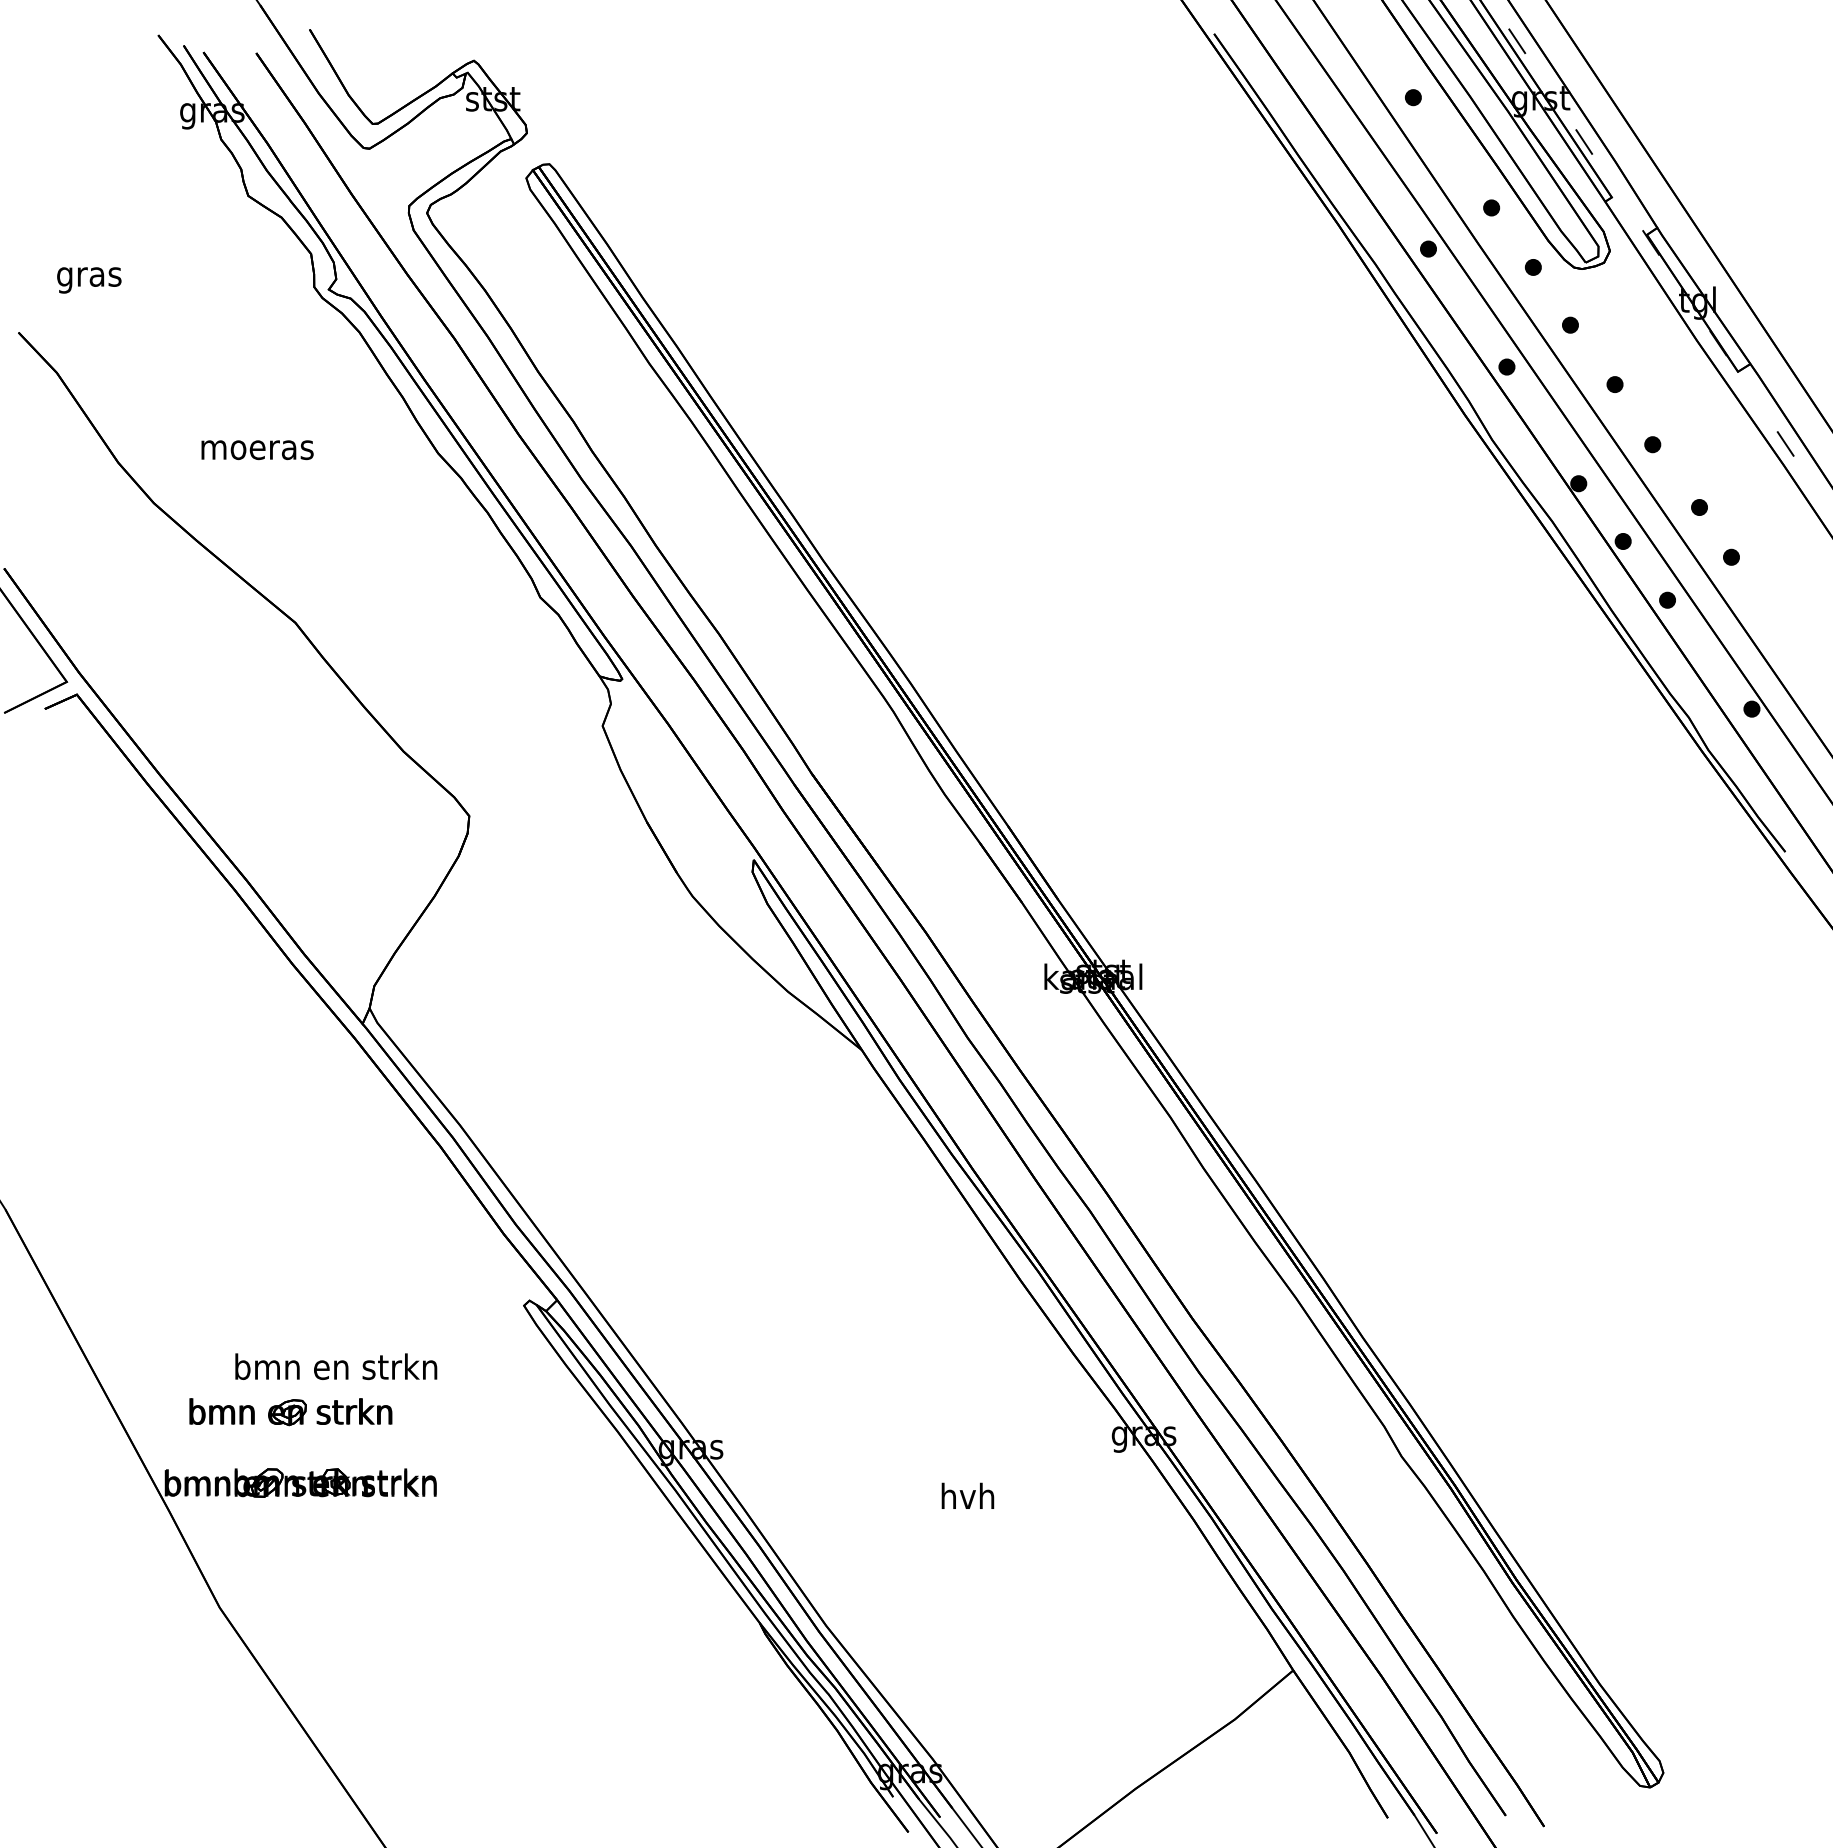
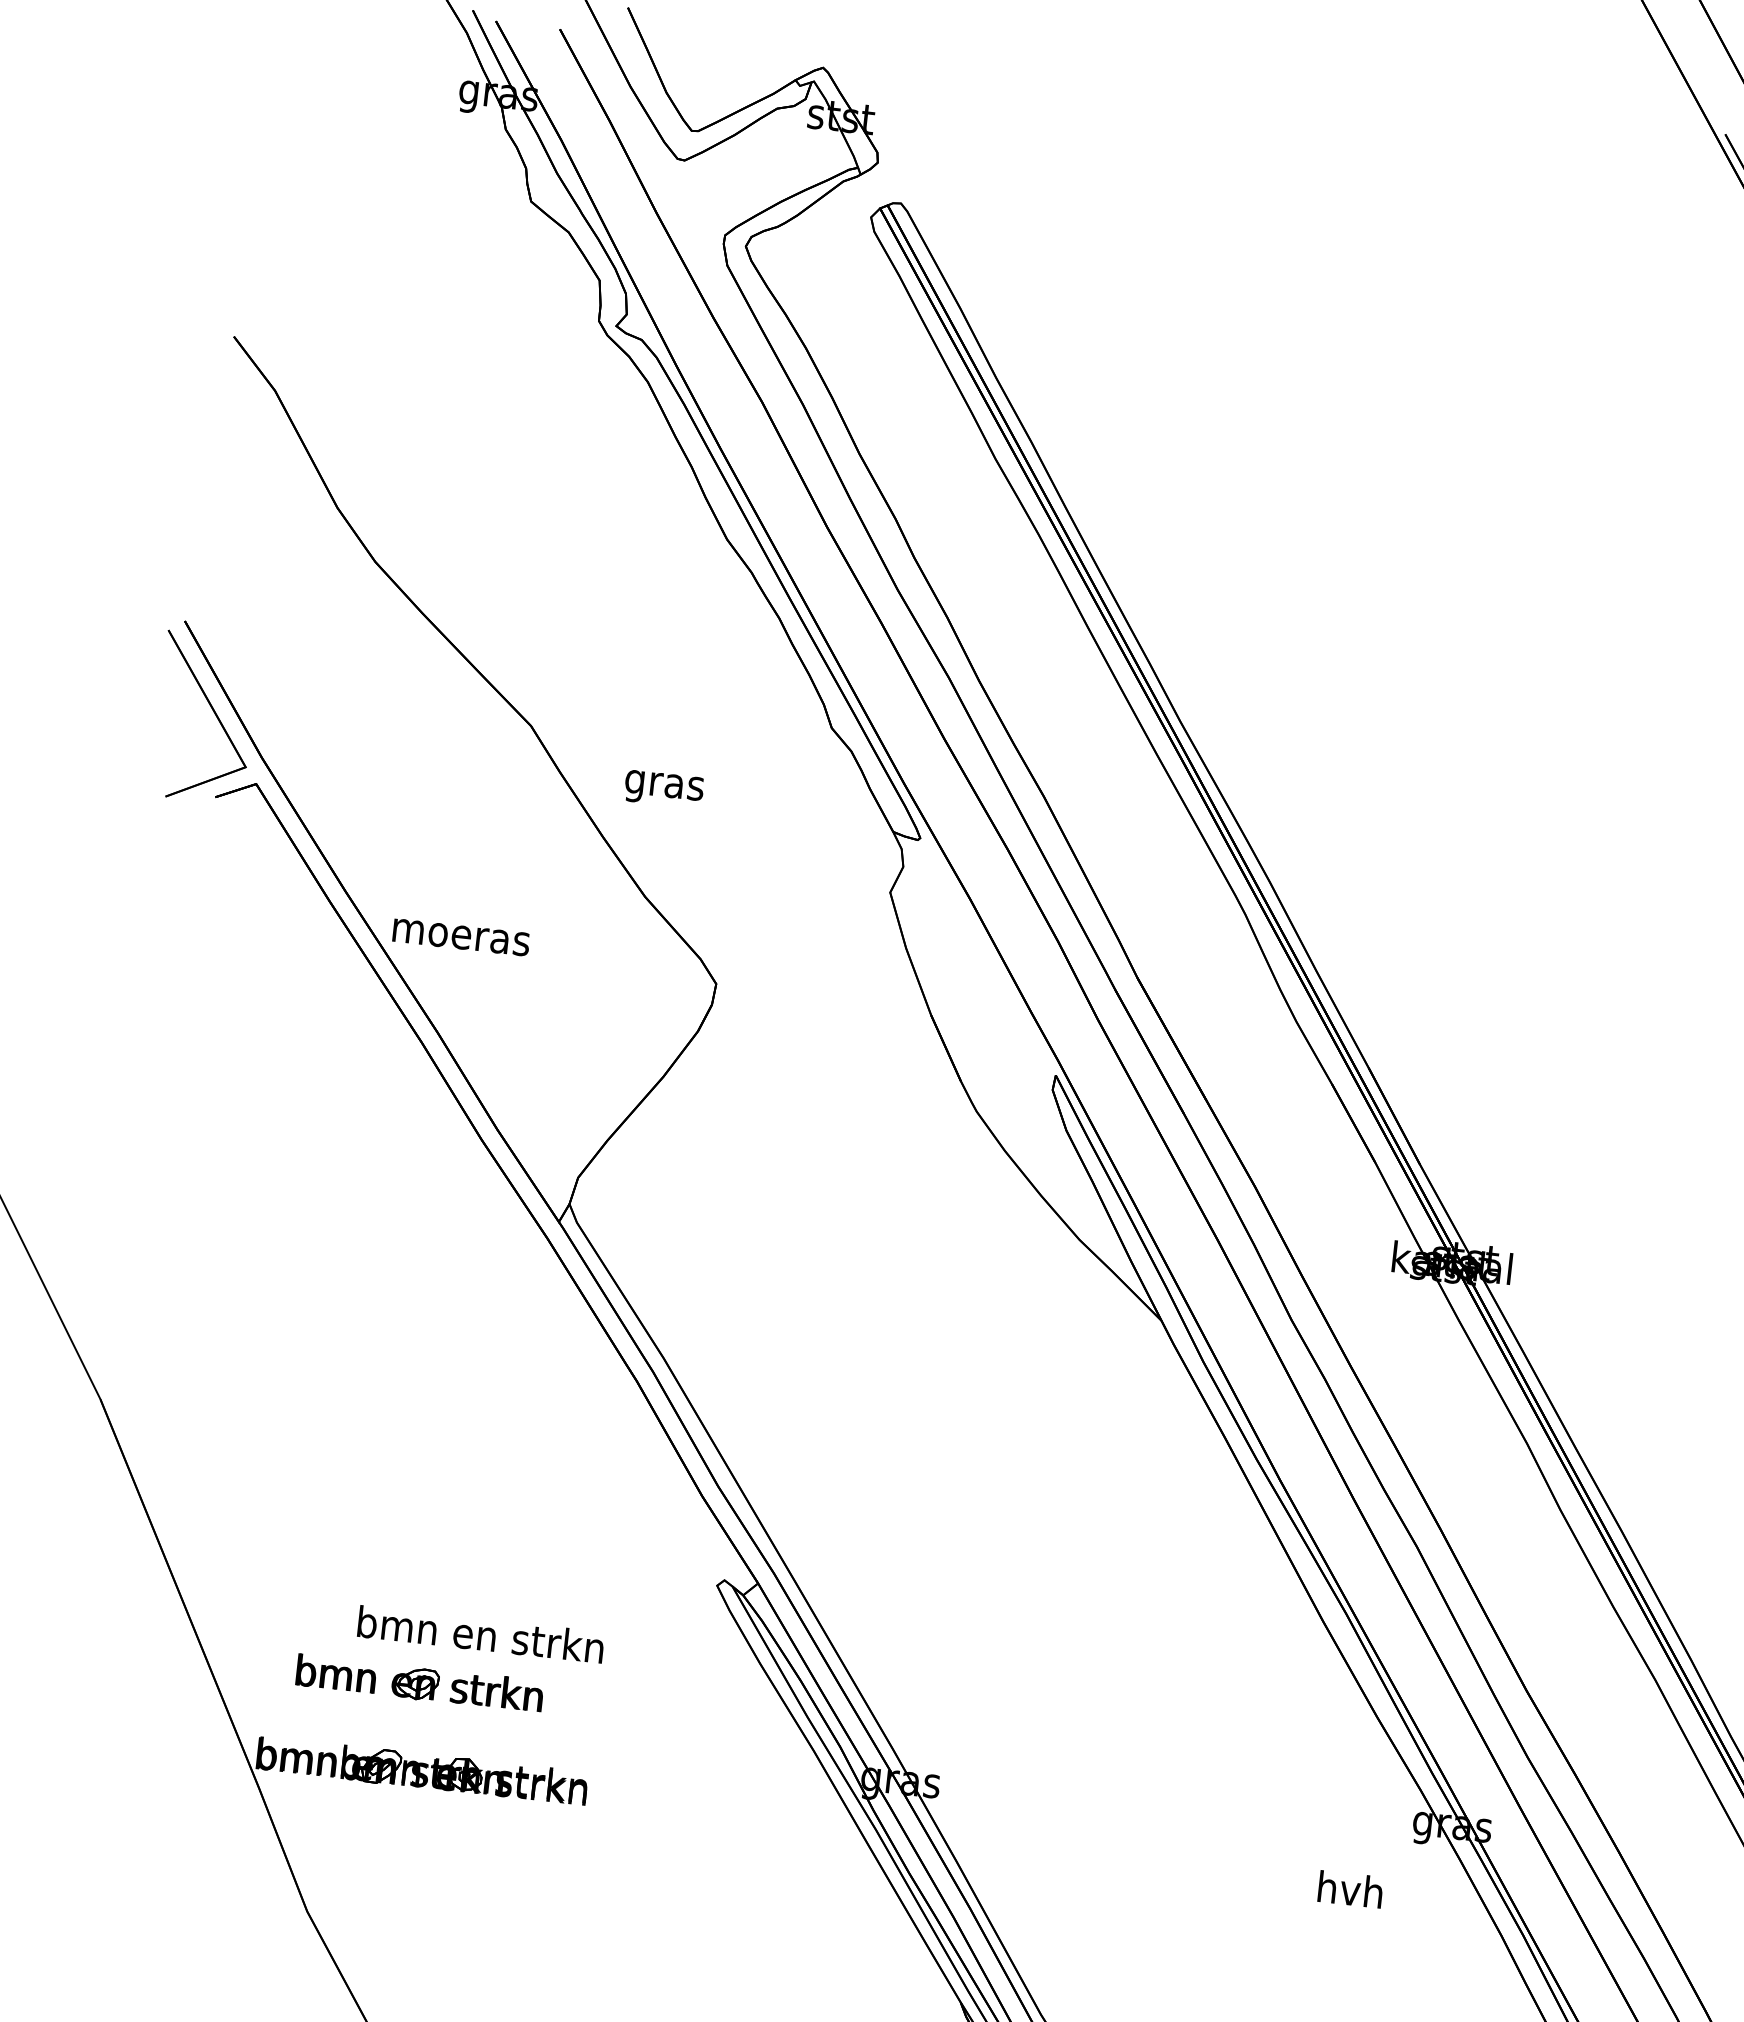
text: (89, 280) -> (664, 789), moved
text: (257, 450) -> (461, 937), moved
text: (967, 1495) -> (1350, 1888), moved

